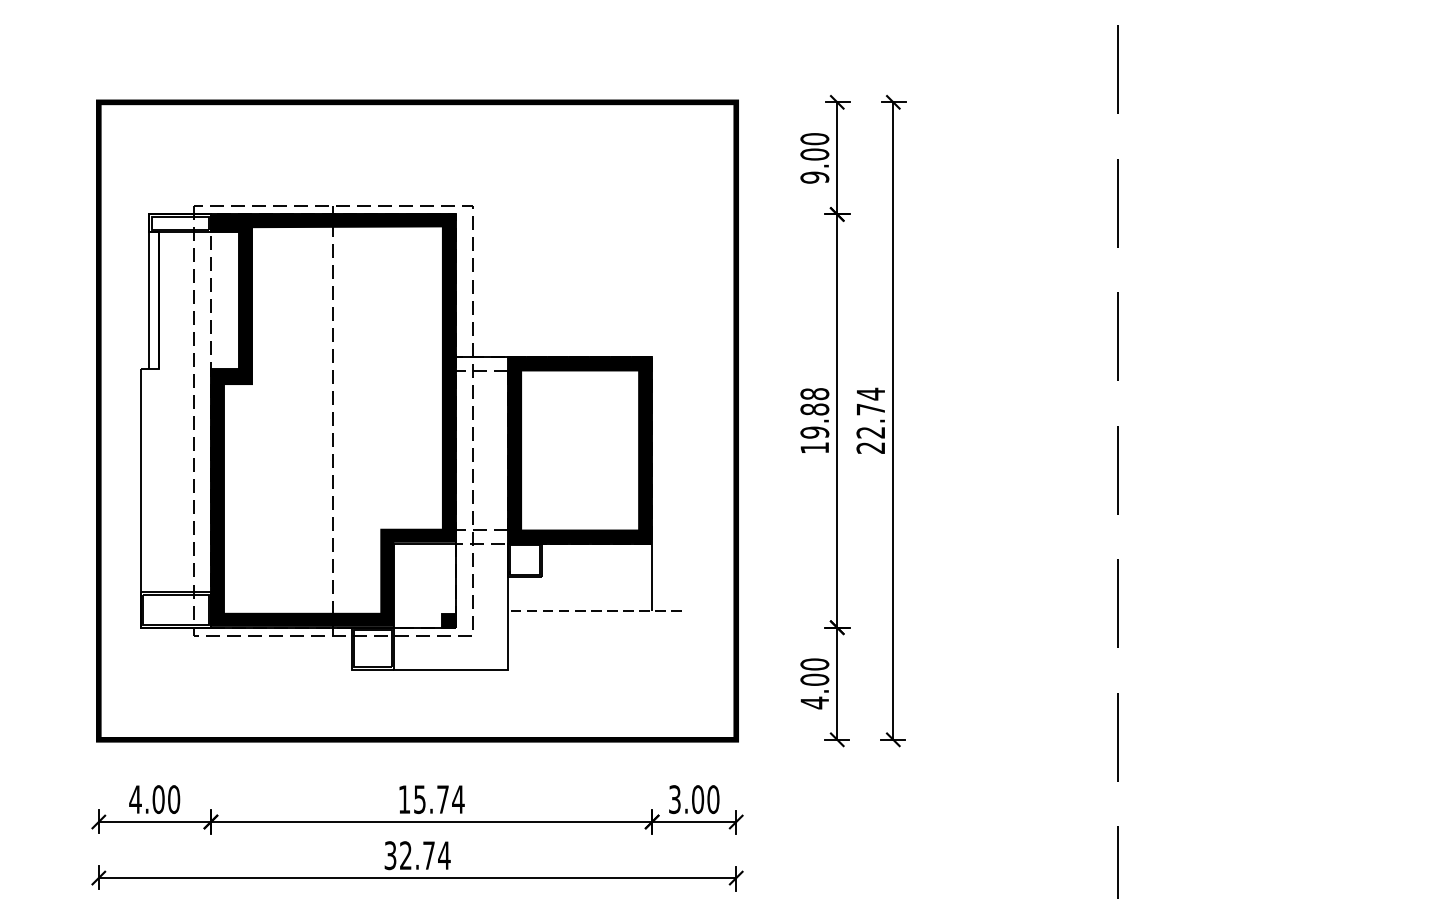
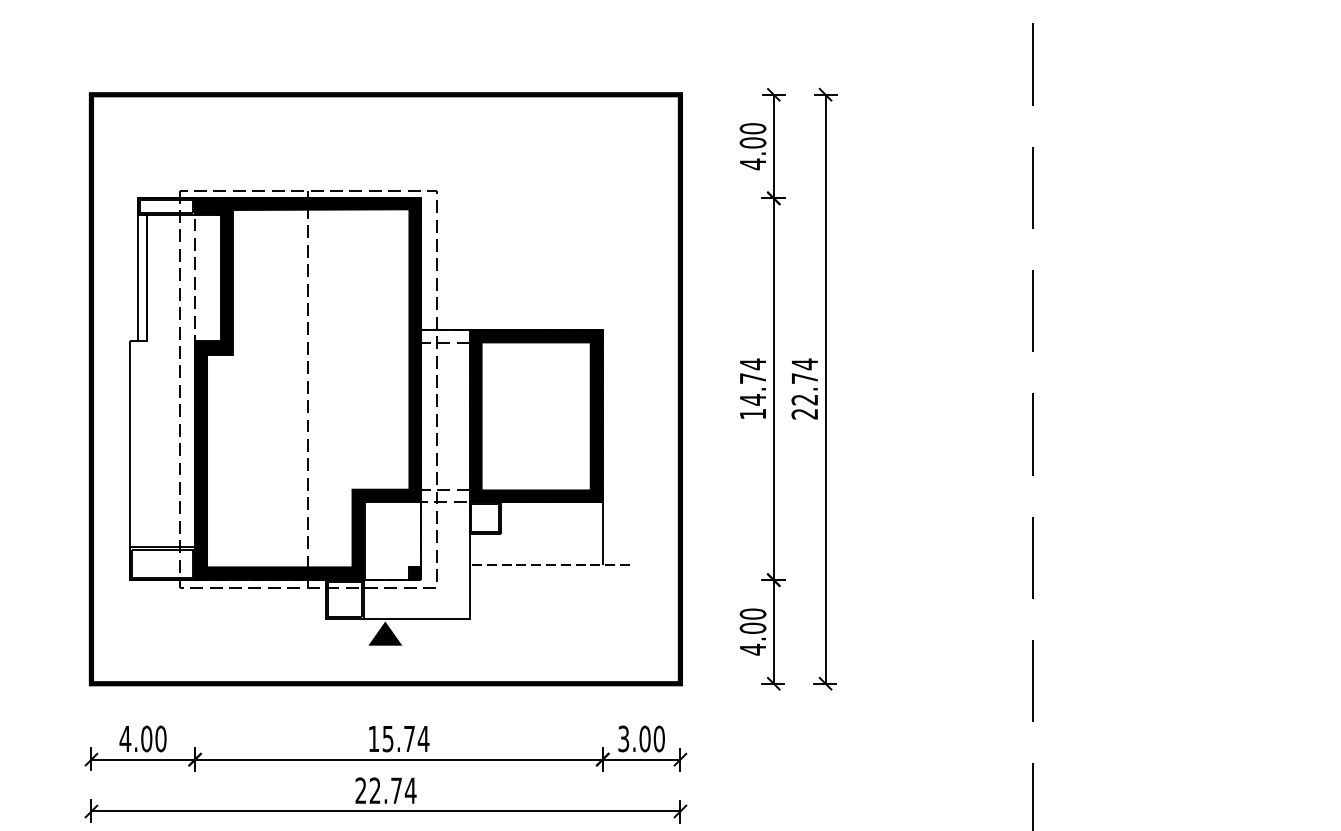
text: (814, 177) -> (752, 164), 9.00 -> 4.00
text: (814, 412) -> (752, 381), 19.88 -> 14.74
fill: (417, 685) -> (385, 633), added
text: (389, 855) -> (360, 790), 32.74 -> 22.74

